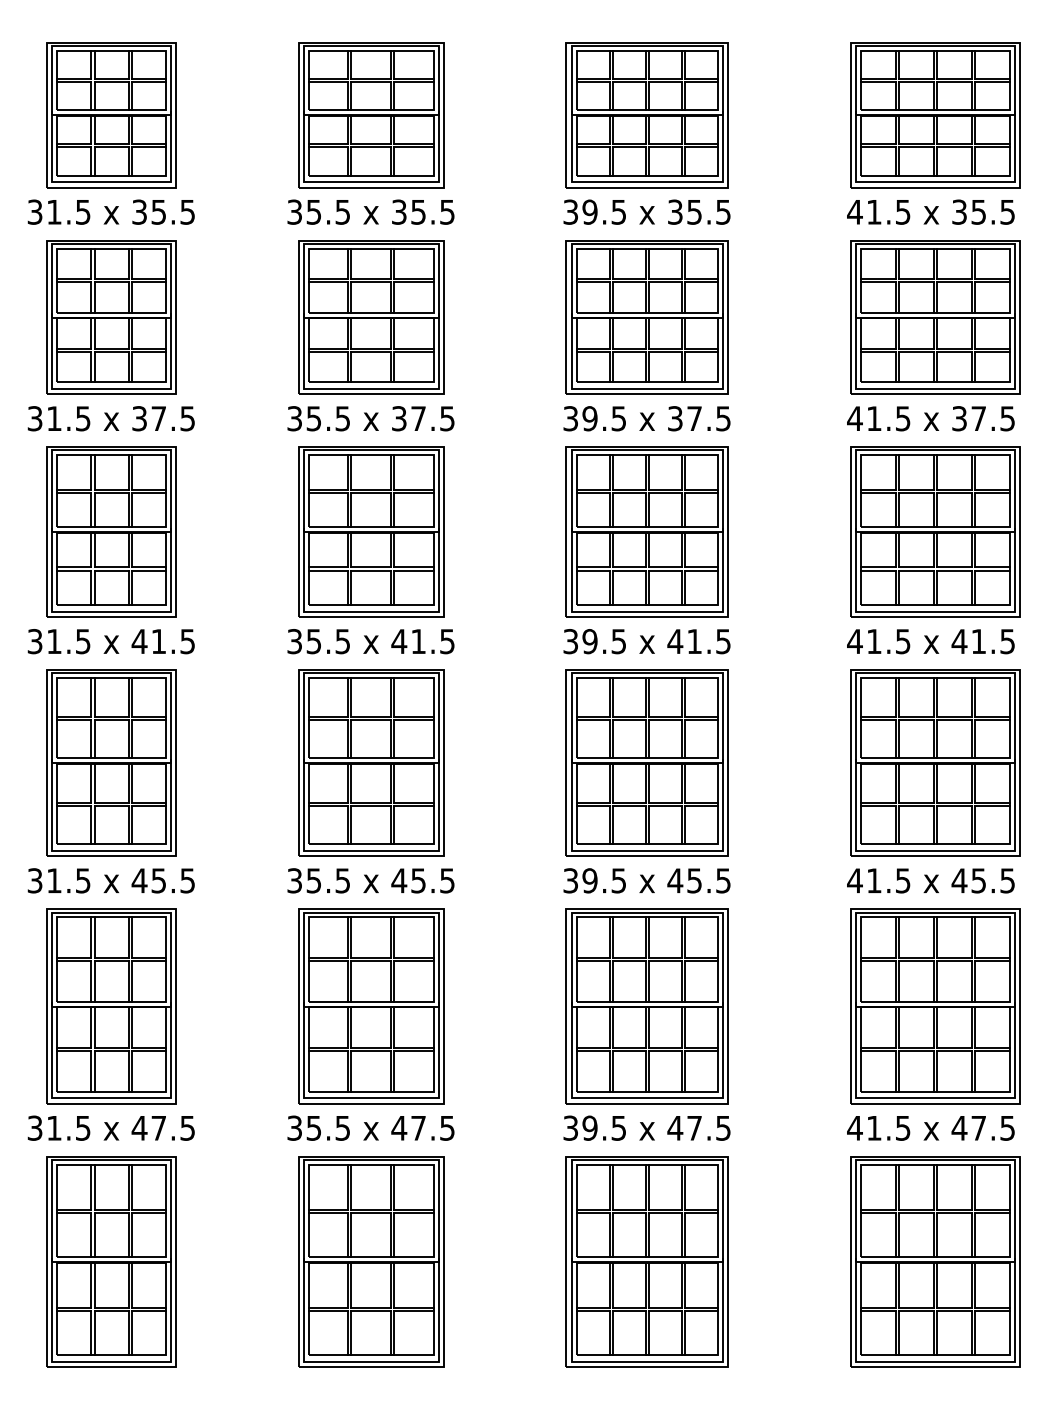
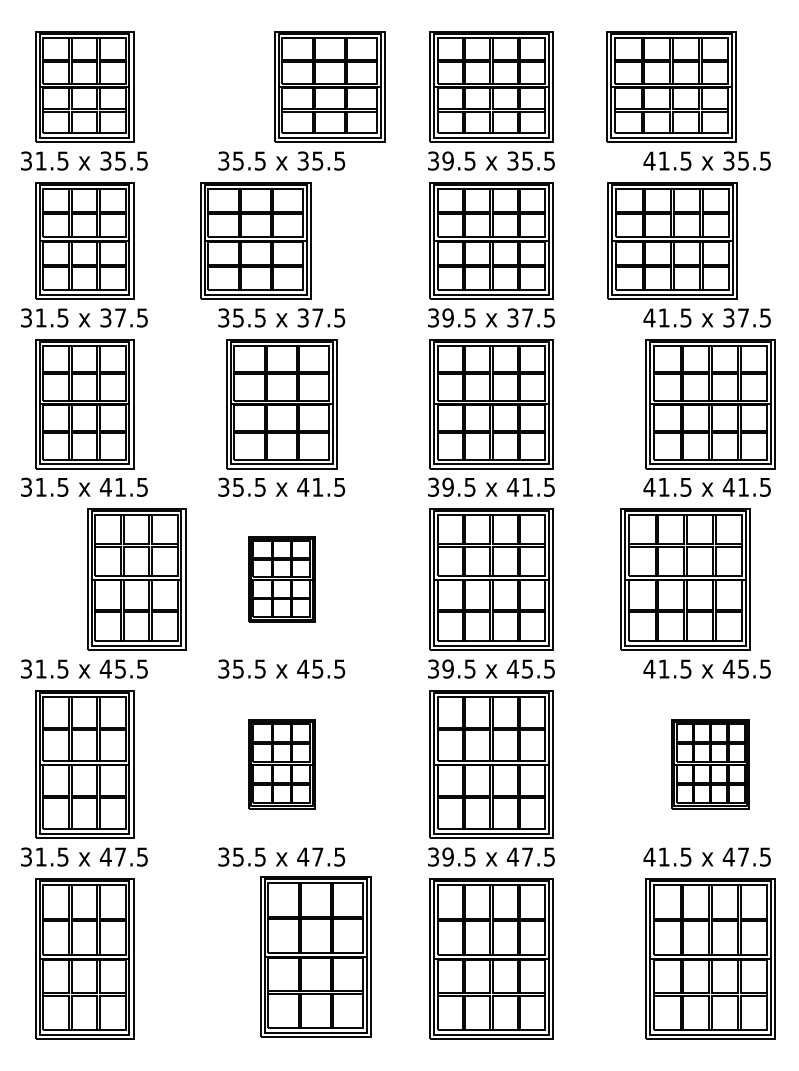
part: (370, 114) -> (329, 86), moved
part: (935, 114) -> (671, 86), moved
part: (370, 316) -> (255, 240), moved
part: (935, 316) -> (672, 240), moved
part: (111, 762) -> (136, 579), moved
part: (370, 762) -> (281, 579), size x0.6
part: (935, 762) -> (685, 579), moved
part: (370, 1006) -> (281, 764), size x0.6
part: (935, 1006) -> (710, 764), size x0.6
part: (370, 1261) -> (315, 956), moved

